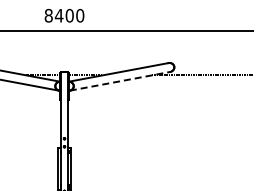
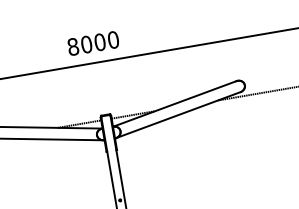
text: (58, 15) -> (85, 44), 8400 -> 8000
line: (120, 81) -> (179, 115), dashed -> solid

